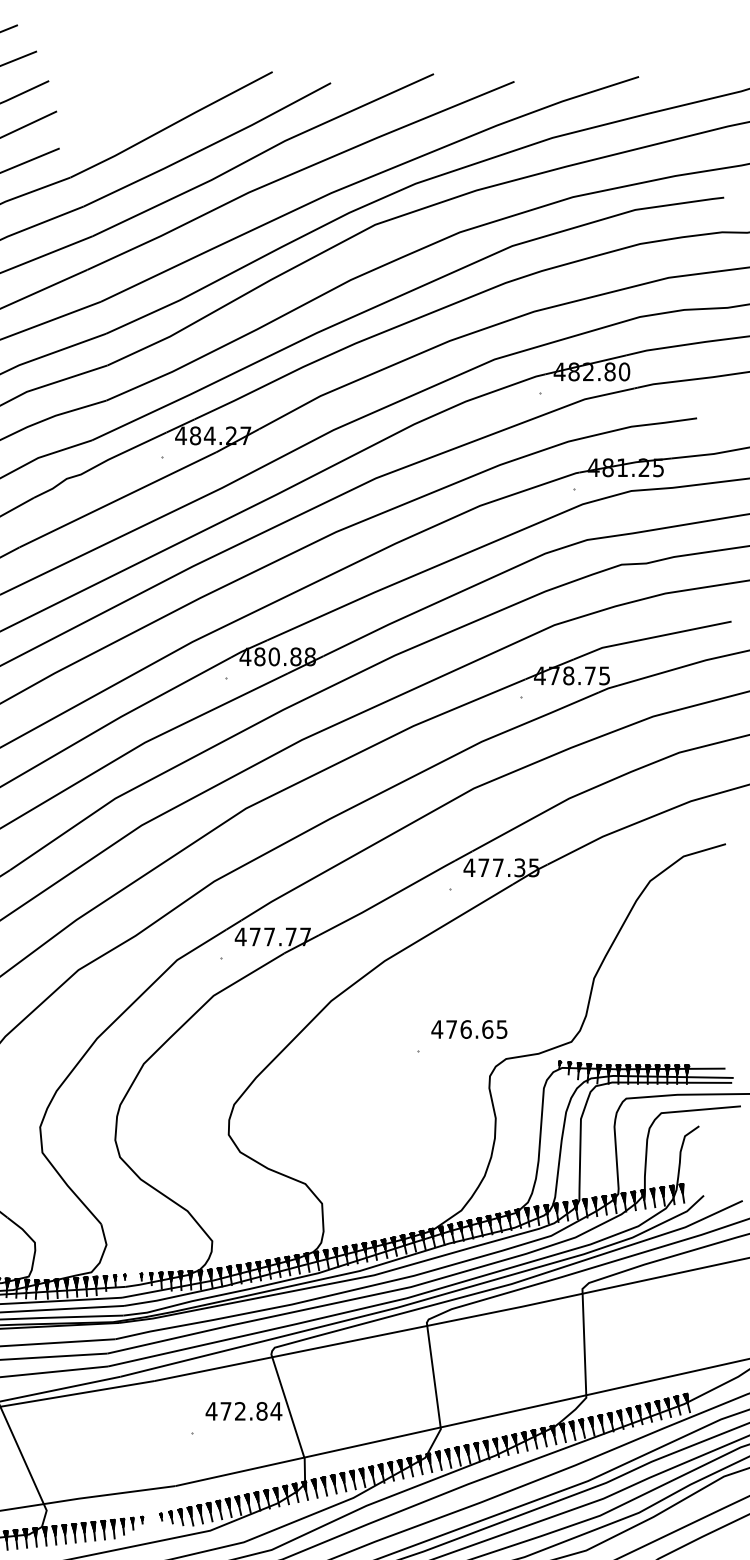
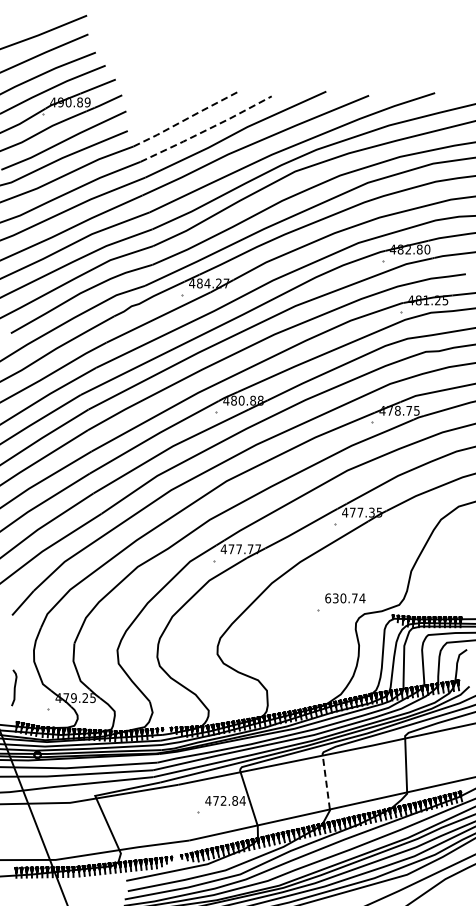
line: (170, 124) -> (186, 118), solid -> dashed
line: (208, 147) -> (206, 130), solid -> dashed
text: (470, 1029) -> (345, 598), 476.65 -> 630.74
line: (434, 1376) -> (326, 782), solid -> dashed

